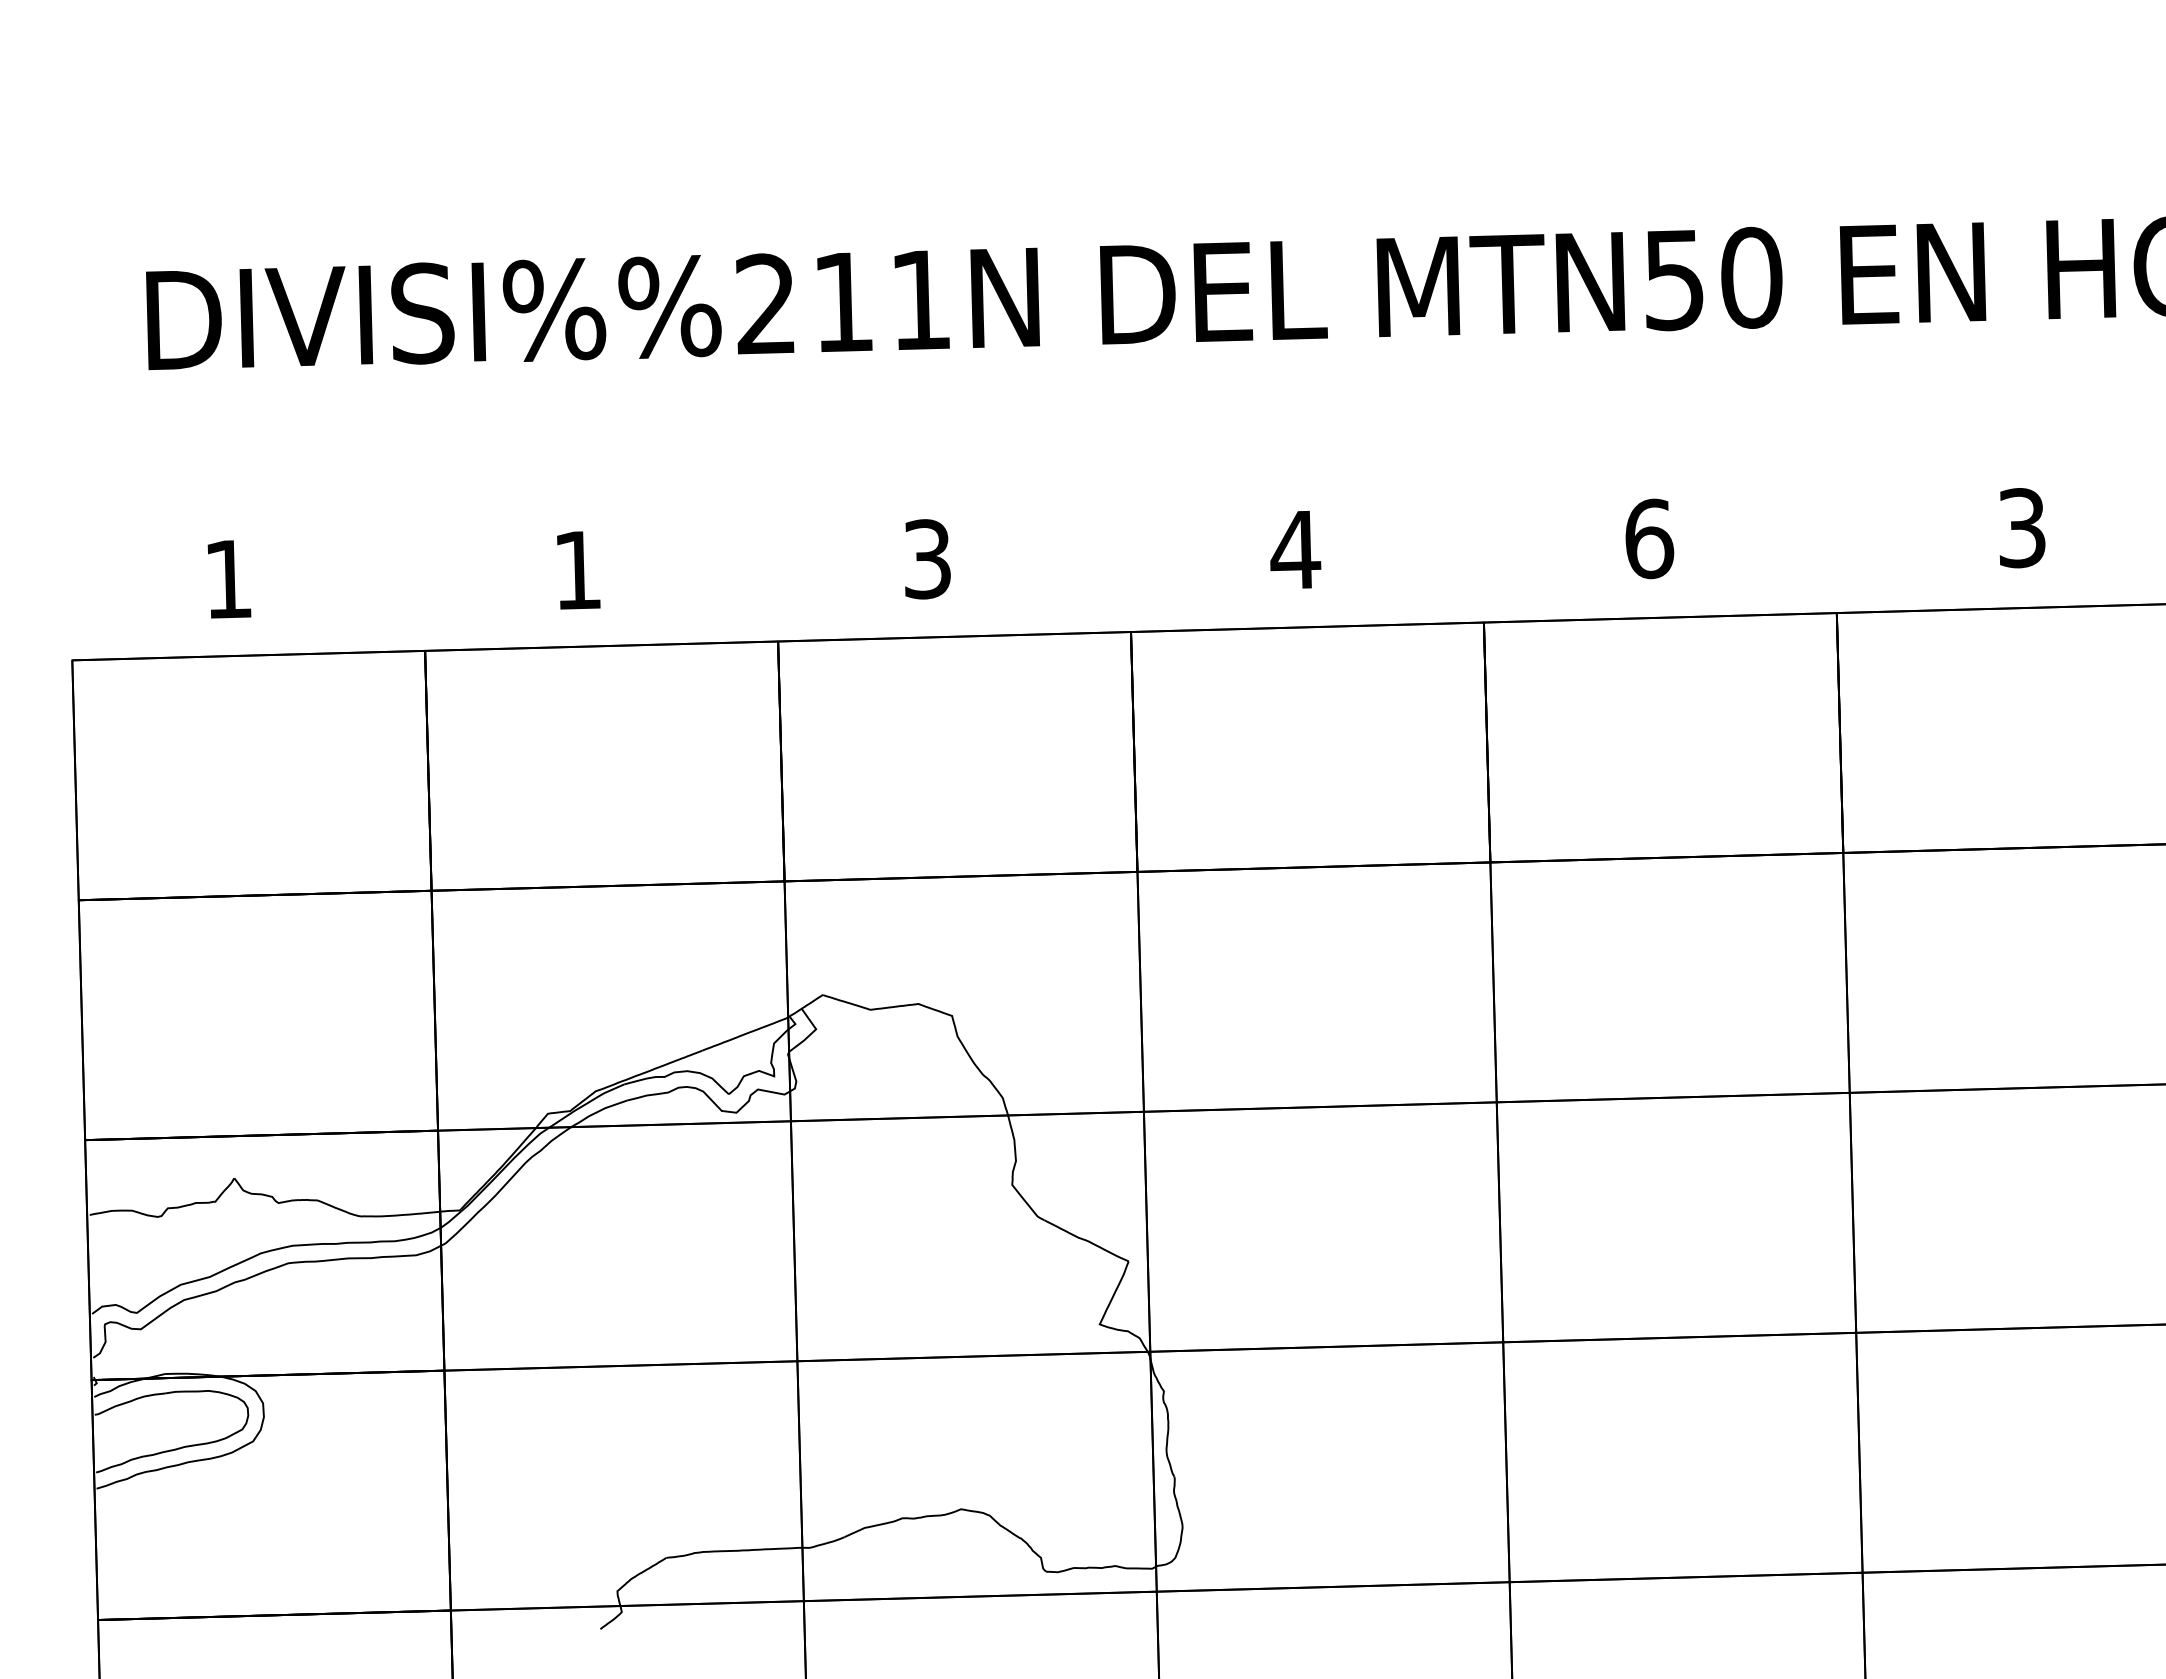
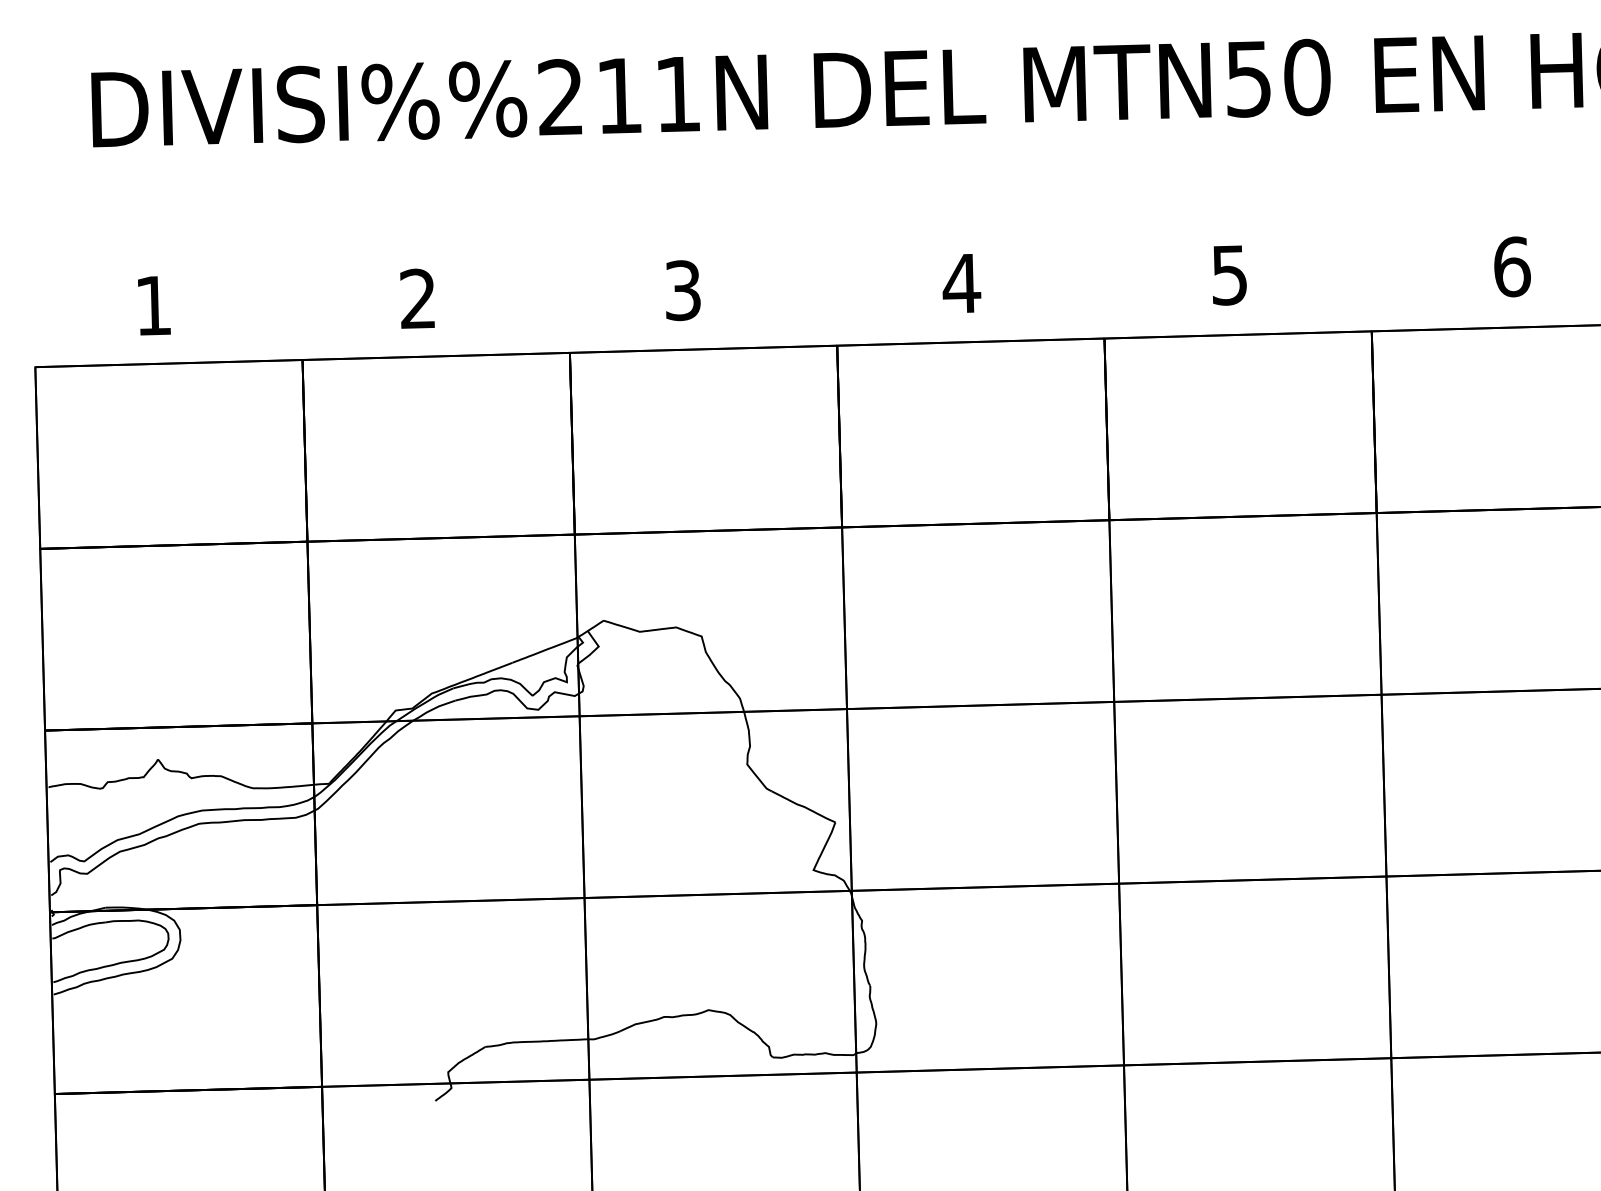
text: (2022, 527) -> (1512, 266), 3 -> 6
text: (1649, 538) -> (1229, 274), 6 -> 5
text: (577, 569) -> (417, 298), 1 -> 2

